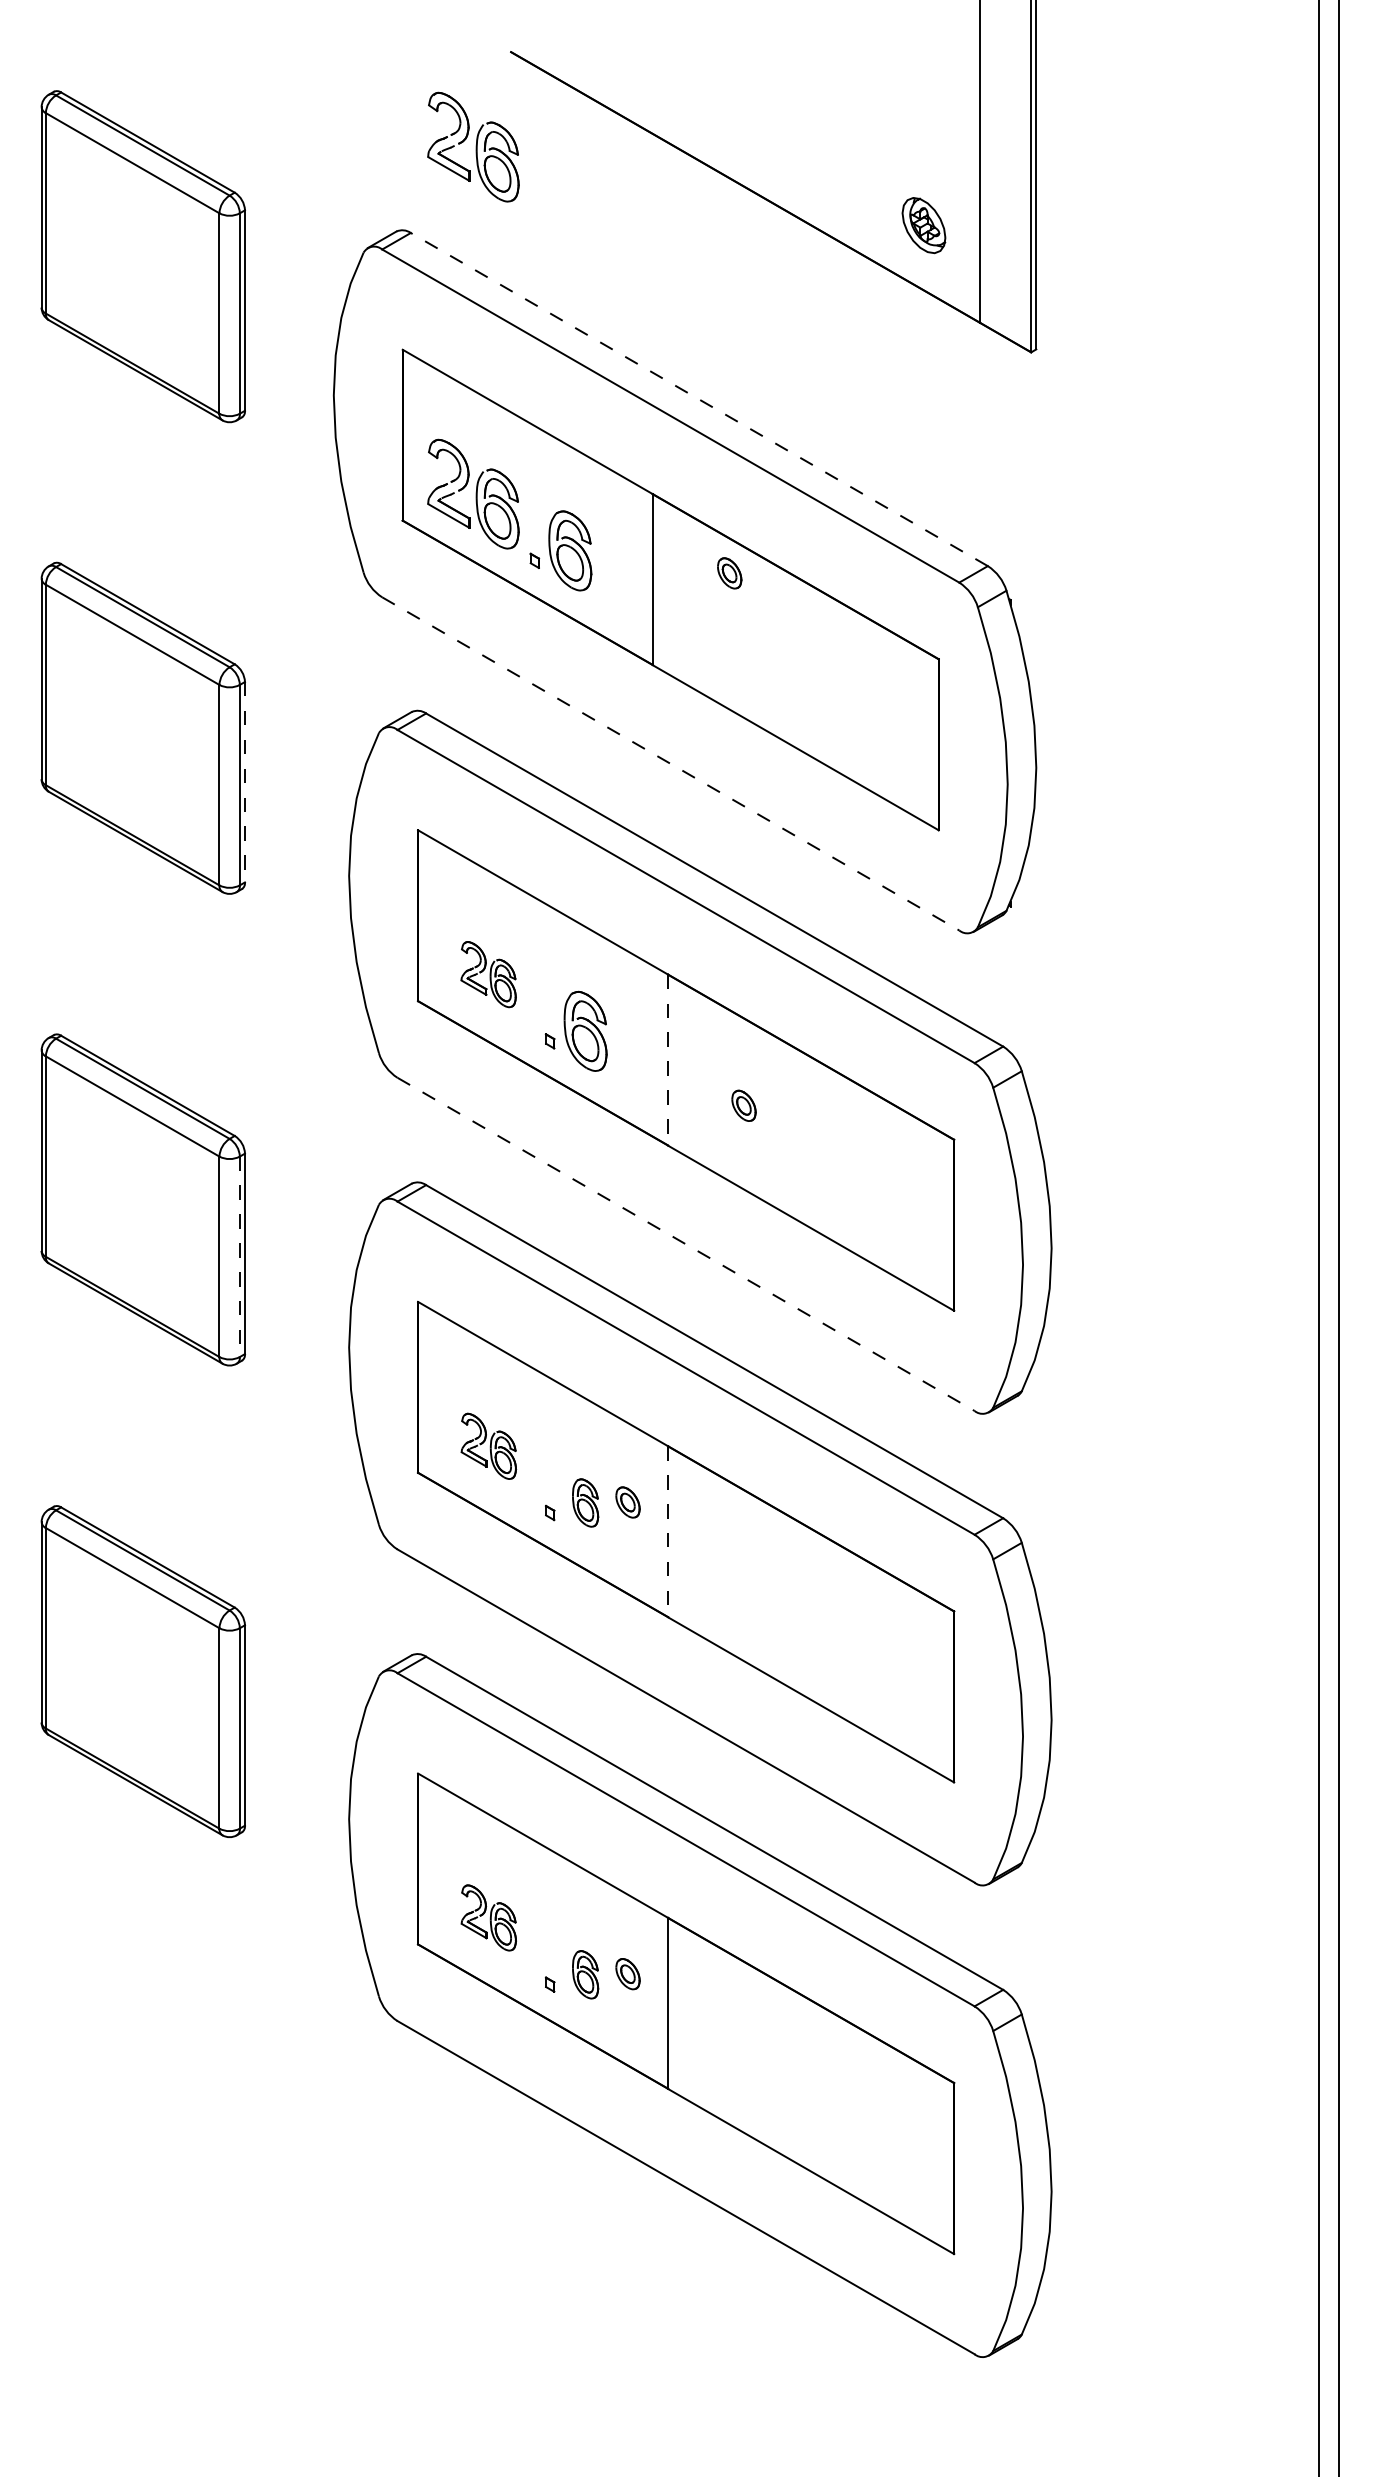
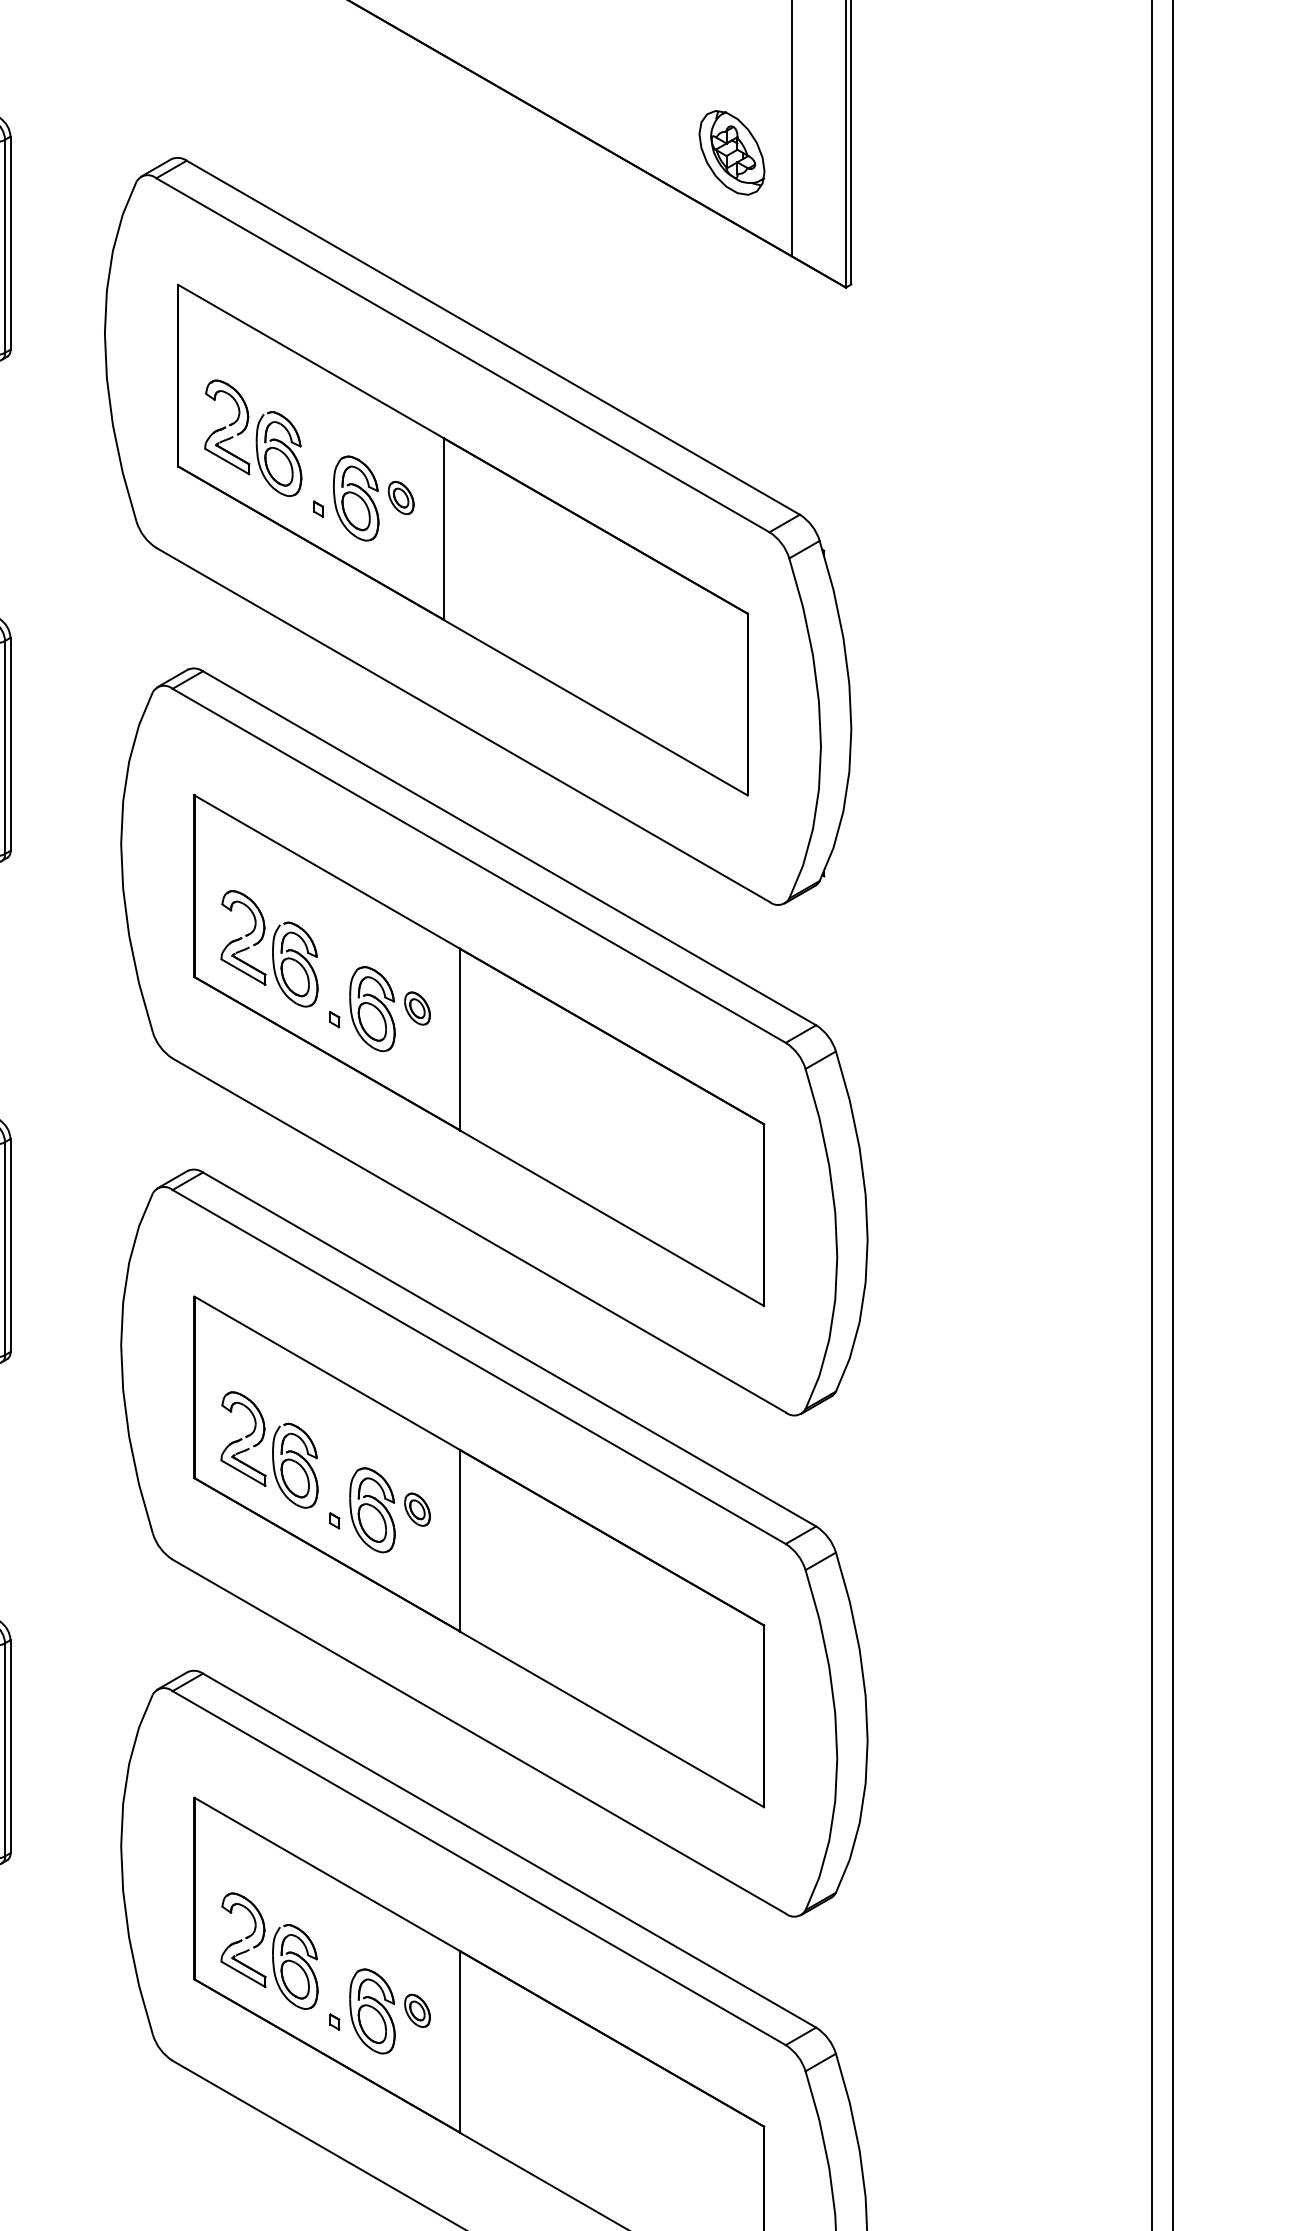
part: (473, 146) -> (253, 68), removed
part: (923, 225) -> (731, 152), size x1.43
line: (698, 399) -> (492, 337), dashed -> solid
part: (729, 573) -> (401, 498), moved
line: (671, 764) -> (463, 725), dashed -> solid
line: (244, 782) -> (9, 744), dashed -> solid
part: (488, 974) -> (269, 948), size x1.67
line: (668, 1060) -> (460, 1040), dashed -> solid
part: (743, 1105) -> (416, 1008), moved
line: (686, 1244) -> (479, 1235), dashed -> solid
line: (239, 1257) -> (4, 1249), dashed -> solid
part: (488, 1446) -> (269, 1450), size x1.67
part: (585, 1502) -> (372, 1509), size x1.67
line: (668, 1532) -> (460, 1541), dashed -> solid
part: (488, 1917) -> (269, 1950), size x1.67
part: (585, 1974) -> (372, 2011), size x1.67

